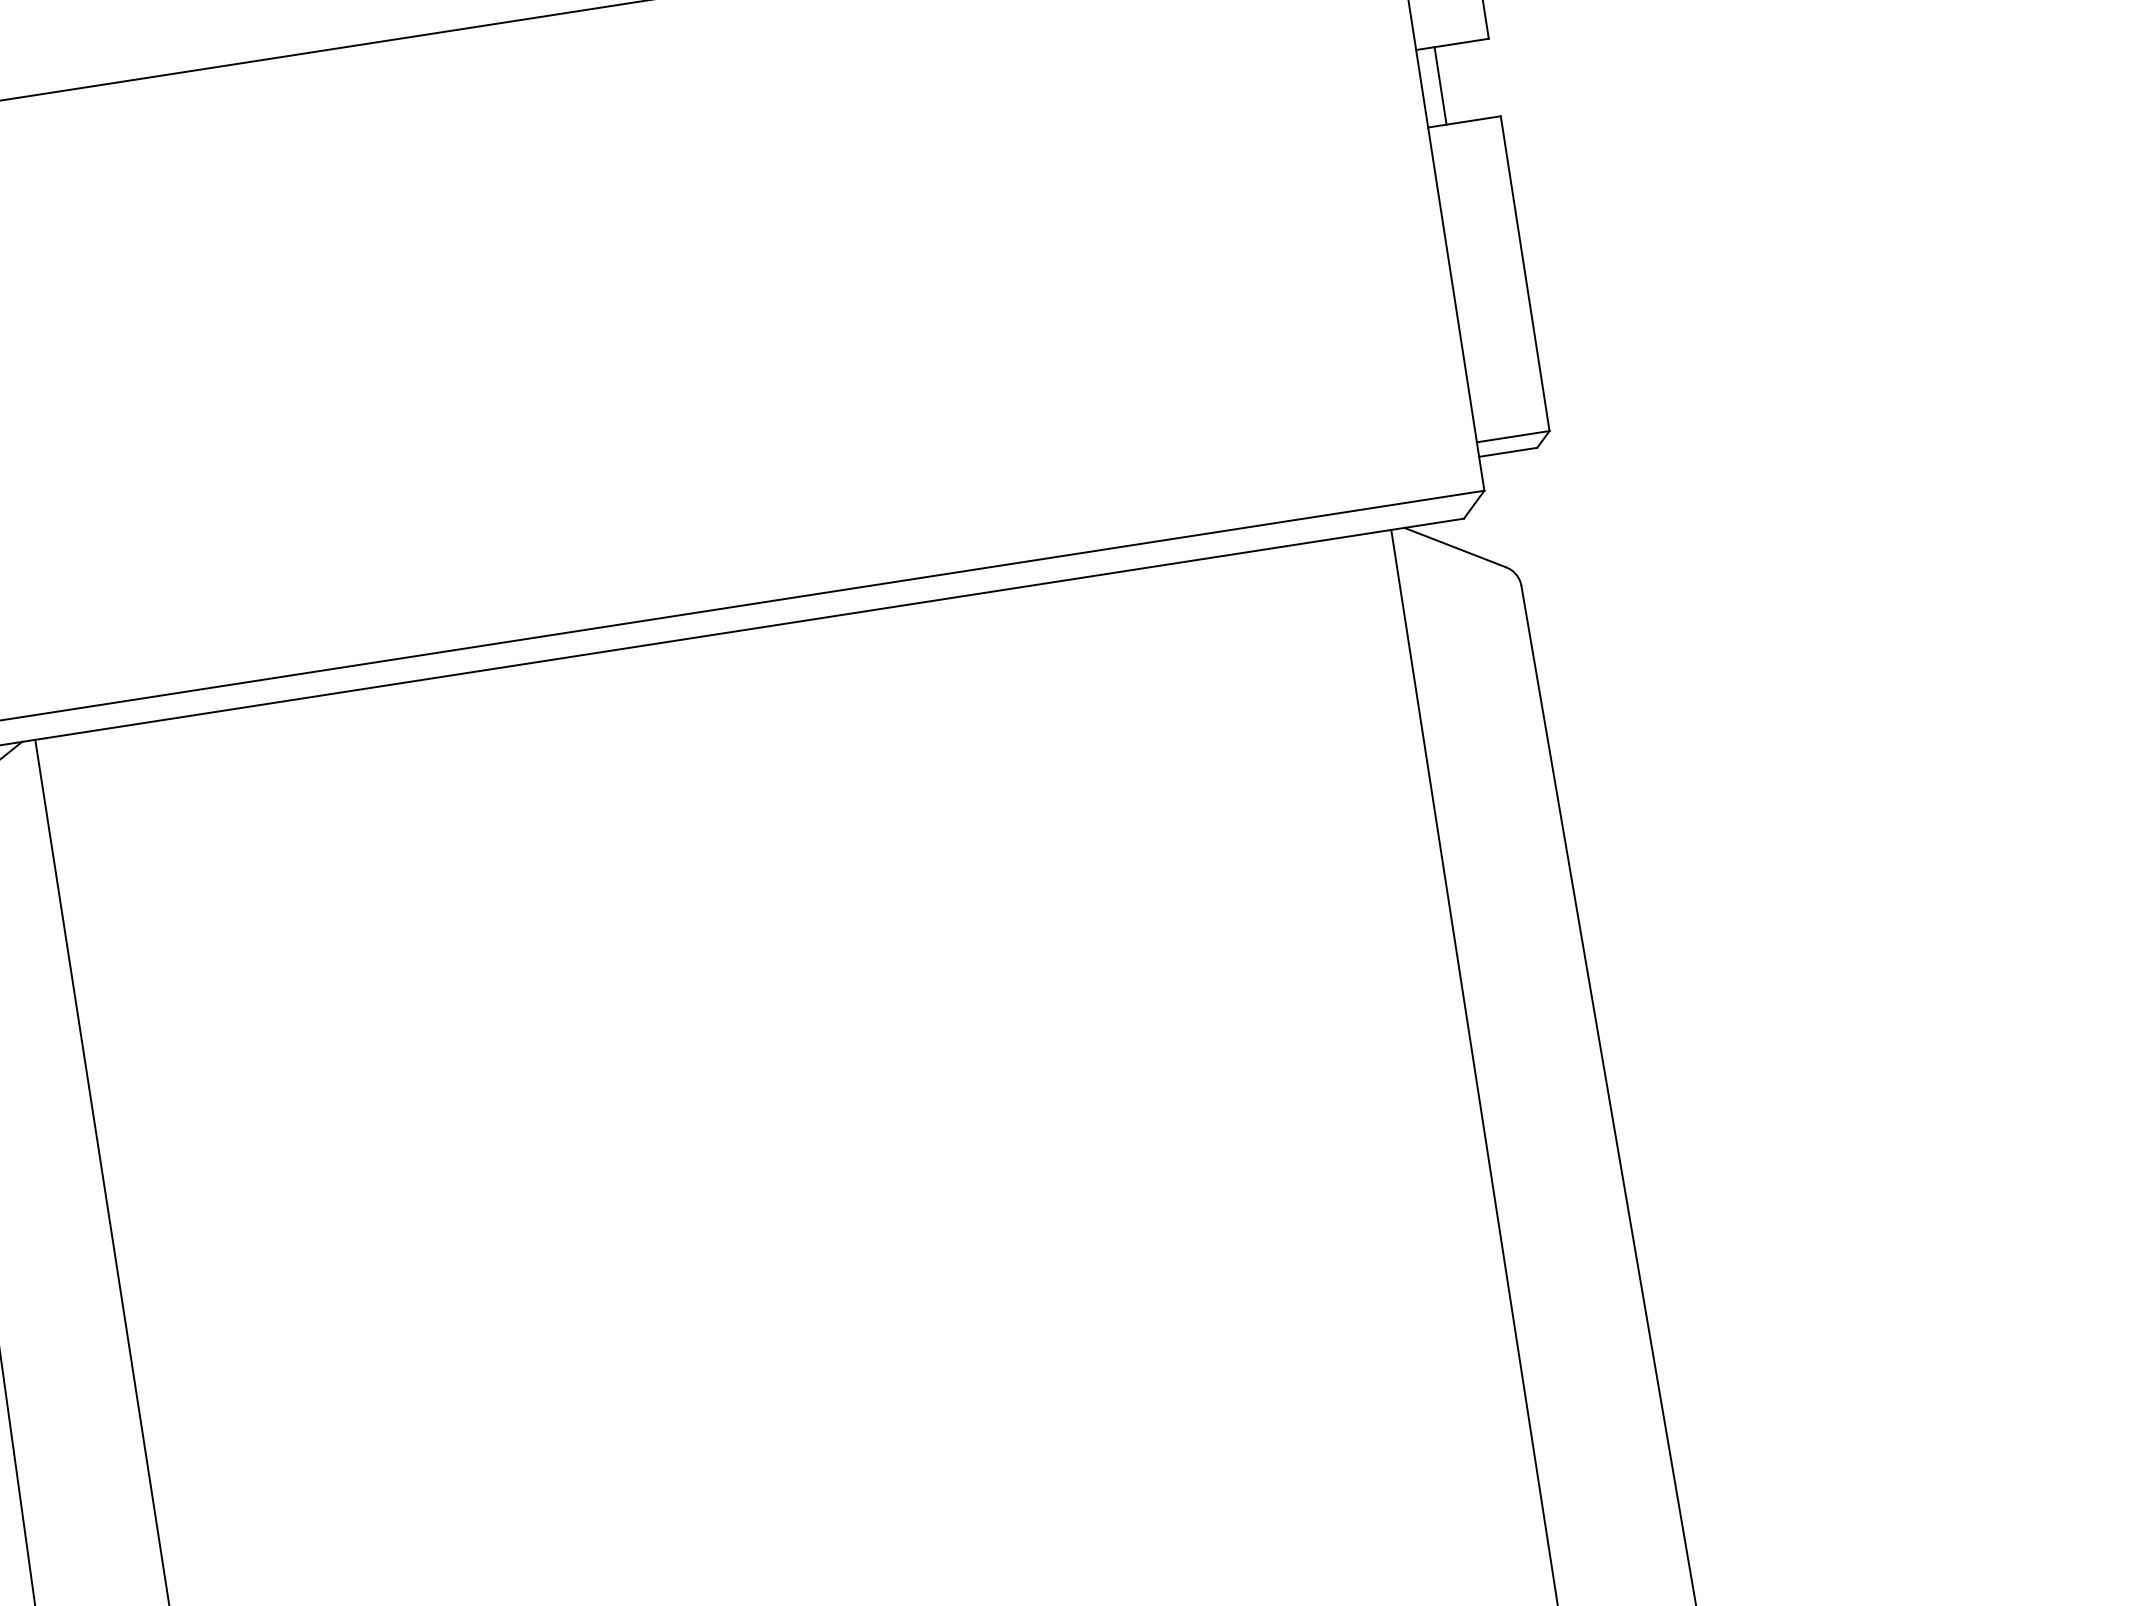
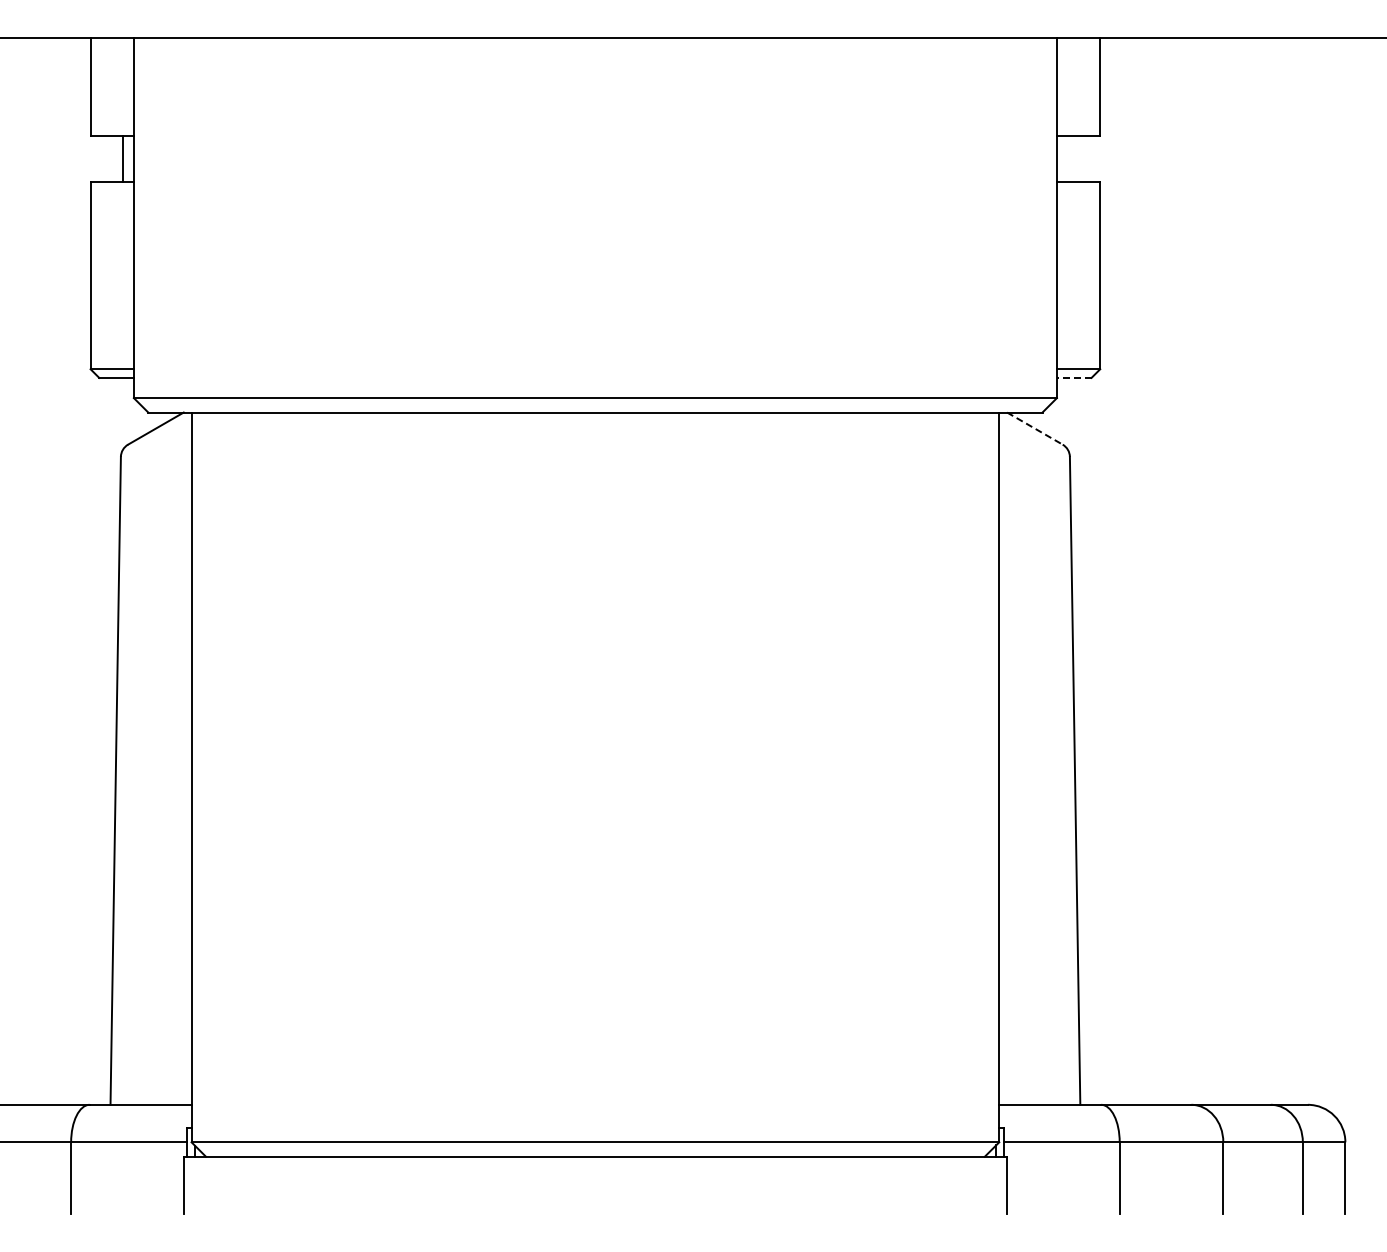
line: (1439, 85) -> (1067, 158), removed
line: (1506, 451) -> (1073, 377), solid -> dashed
line: (1456, 547) -> (1035, 428), solid -> dashed

